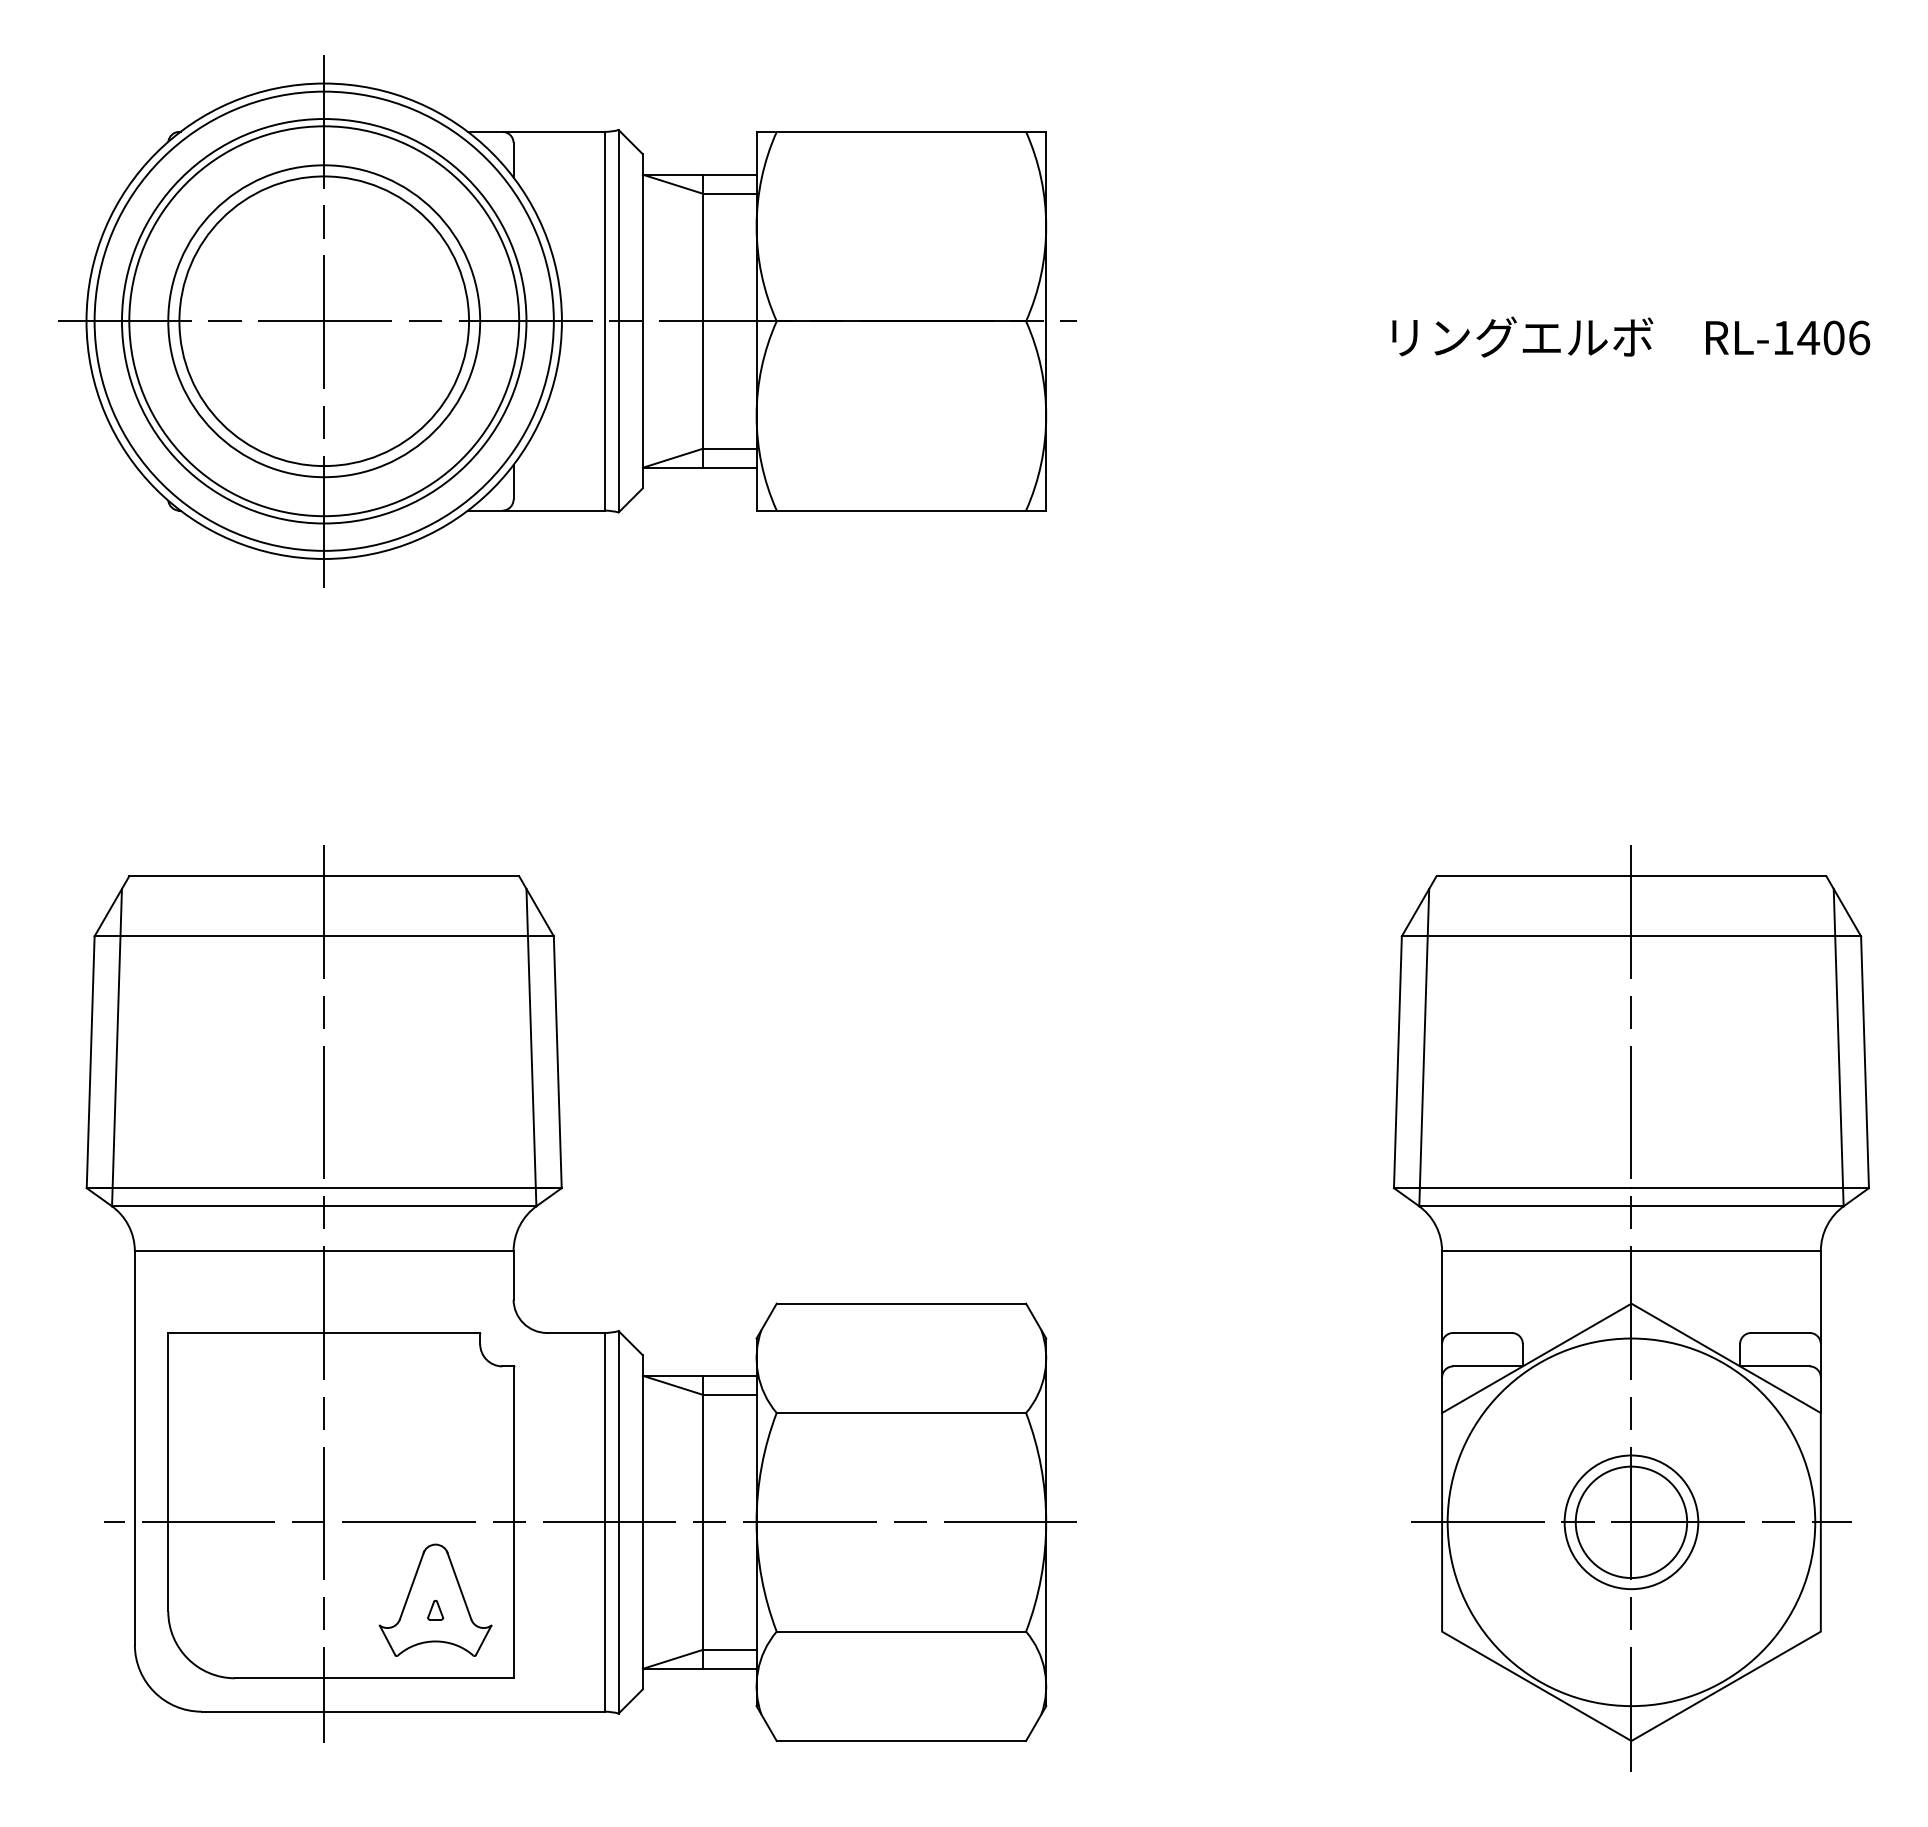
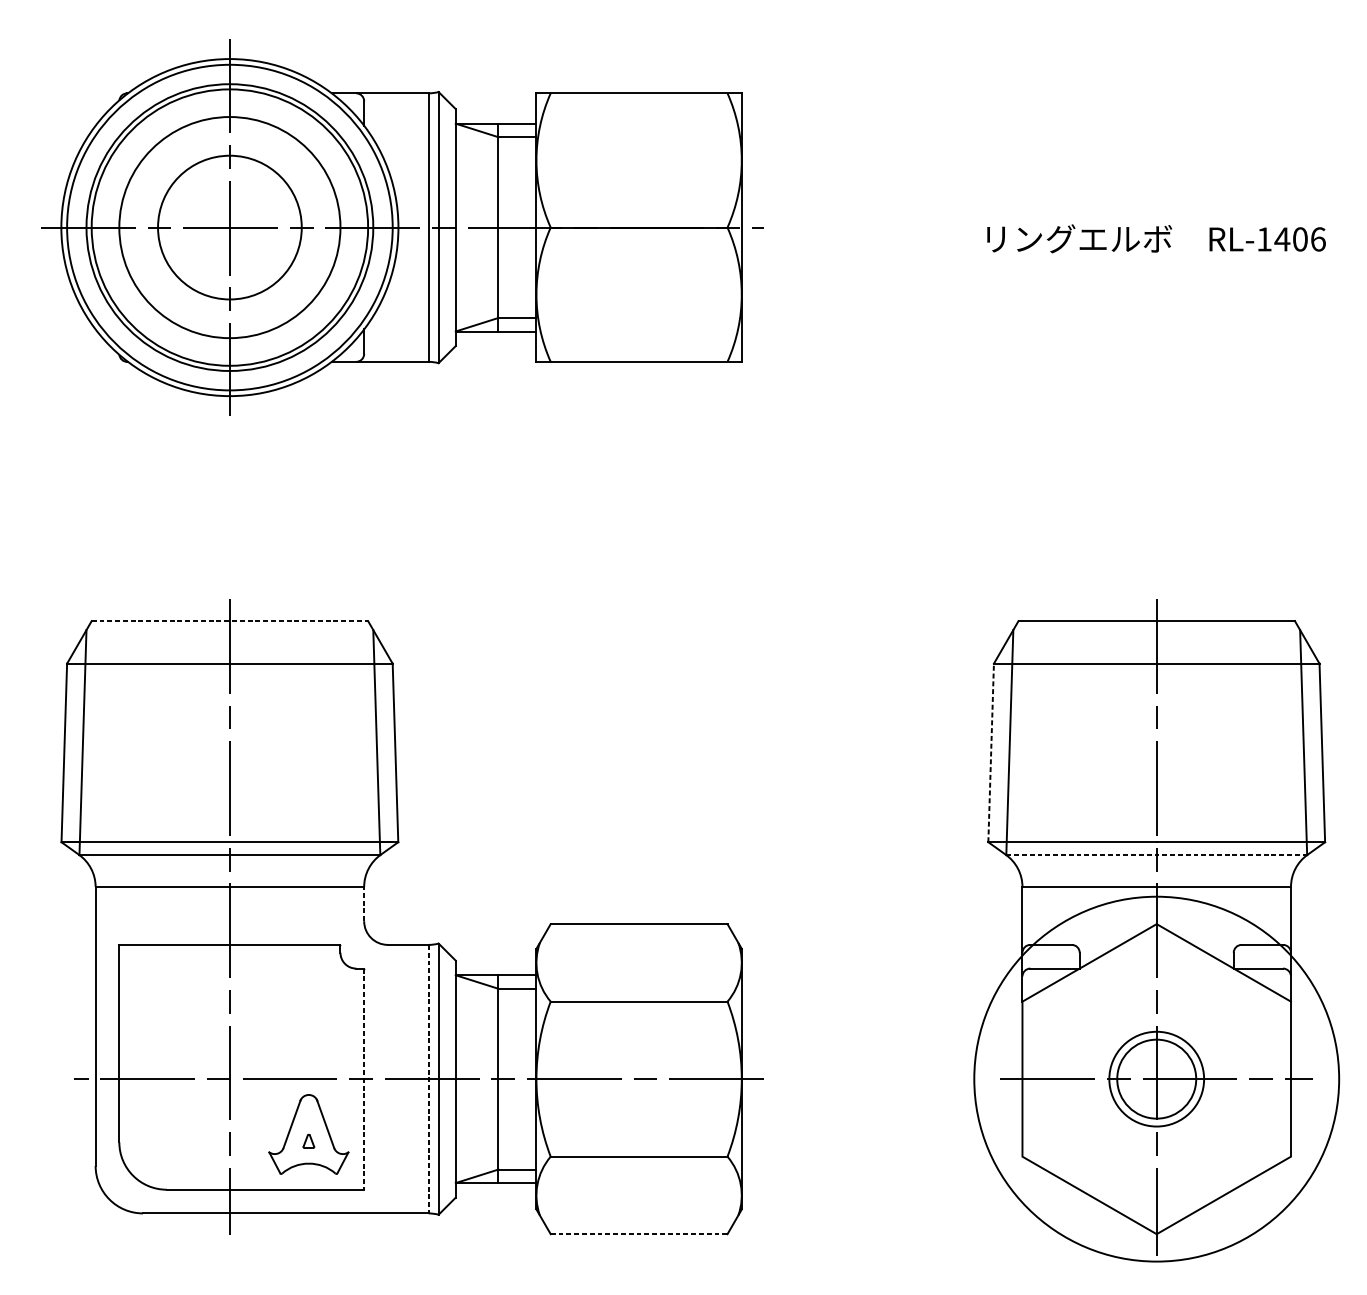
circle: (324, 321) -> (230, 227), size x0.7
line: (324, 876) -> (230, 621), solid -> dashed
line: (1397, 1062) -> (990, 753), solid -> dashed
line: (1631, 1206) -> (1156, 855), solid -> dashed
line: (513, 1274) -> (364, 903), solid -> dashed
line: (513, 1522) -> (364, 1079), solid -> dashed
line: (604, 1522) -> (428, 1079), solid -> dashed
circle: (1631, 1522) -> (1156, 1079), size x1.4
line: (901, 1740) -> (639, 1233), solid -> dashed

